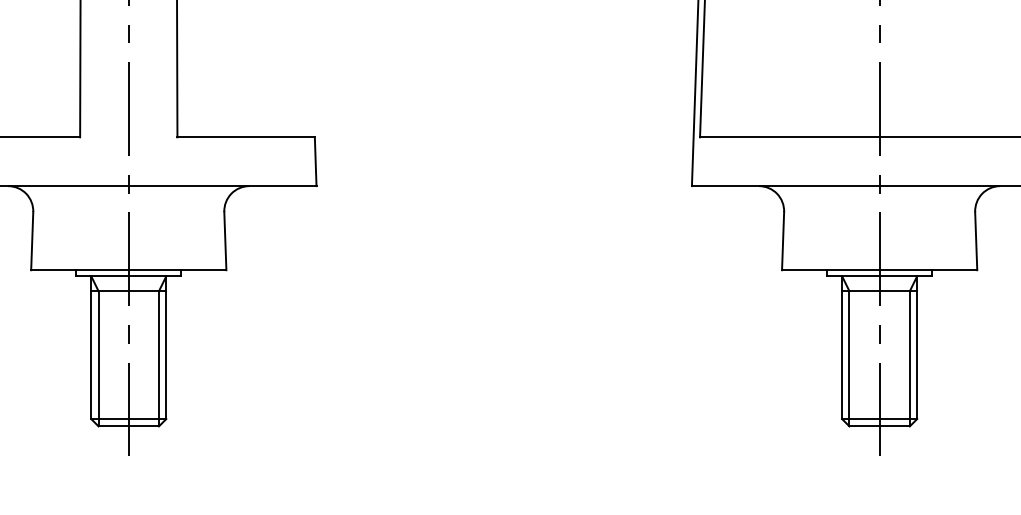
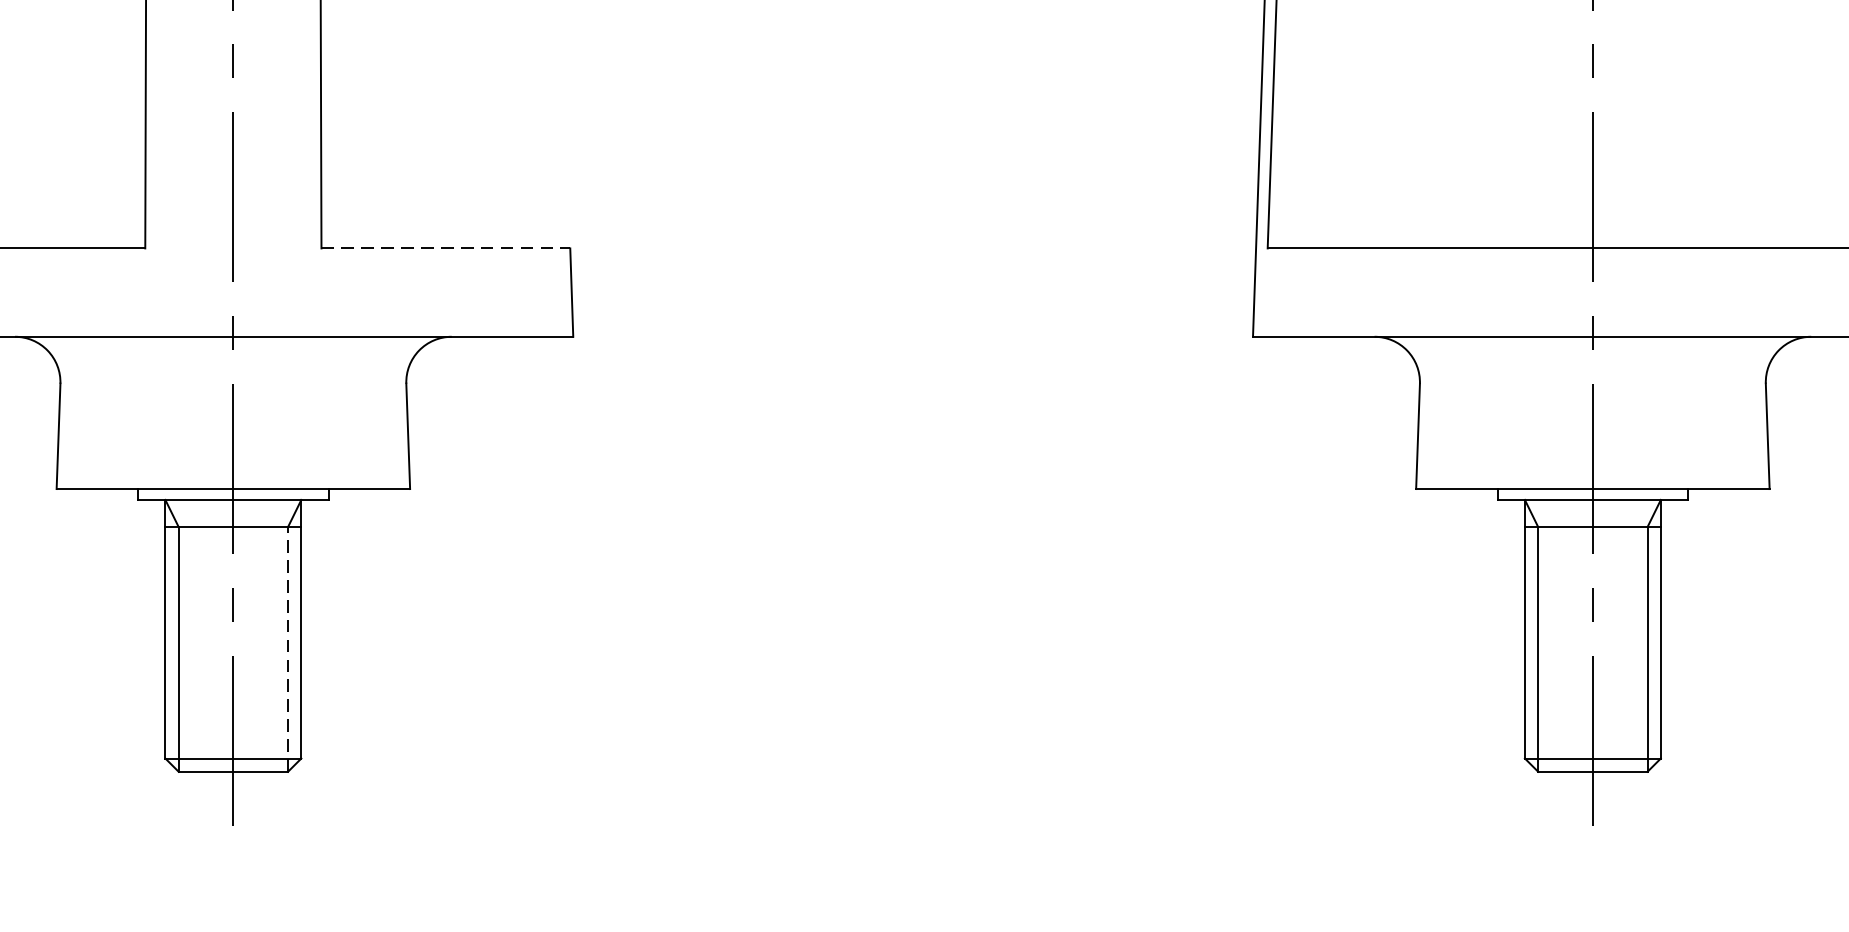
line: (246, 137) -> (446, 248), solid -> dashed
line: (158, 358) -> (287, 648), solid -> dashed

